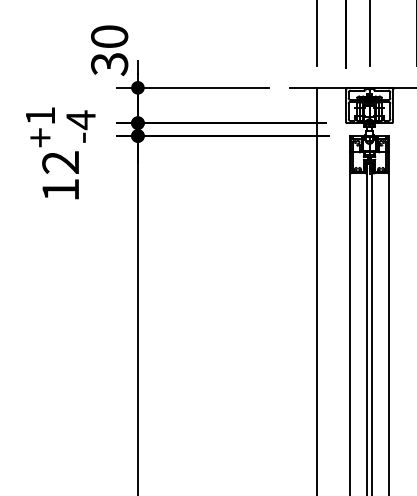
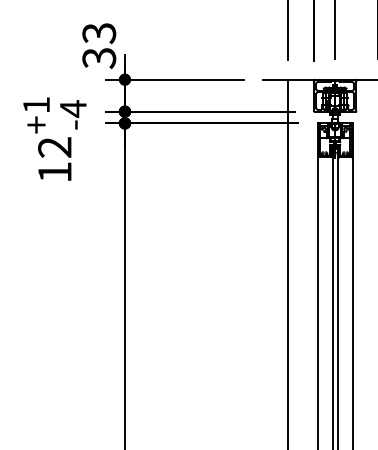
text: (109, 36) -> (99, 33), 30 -> 33

